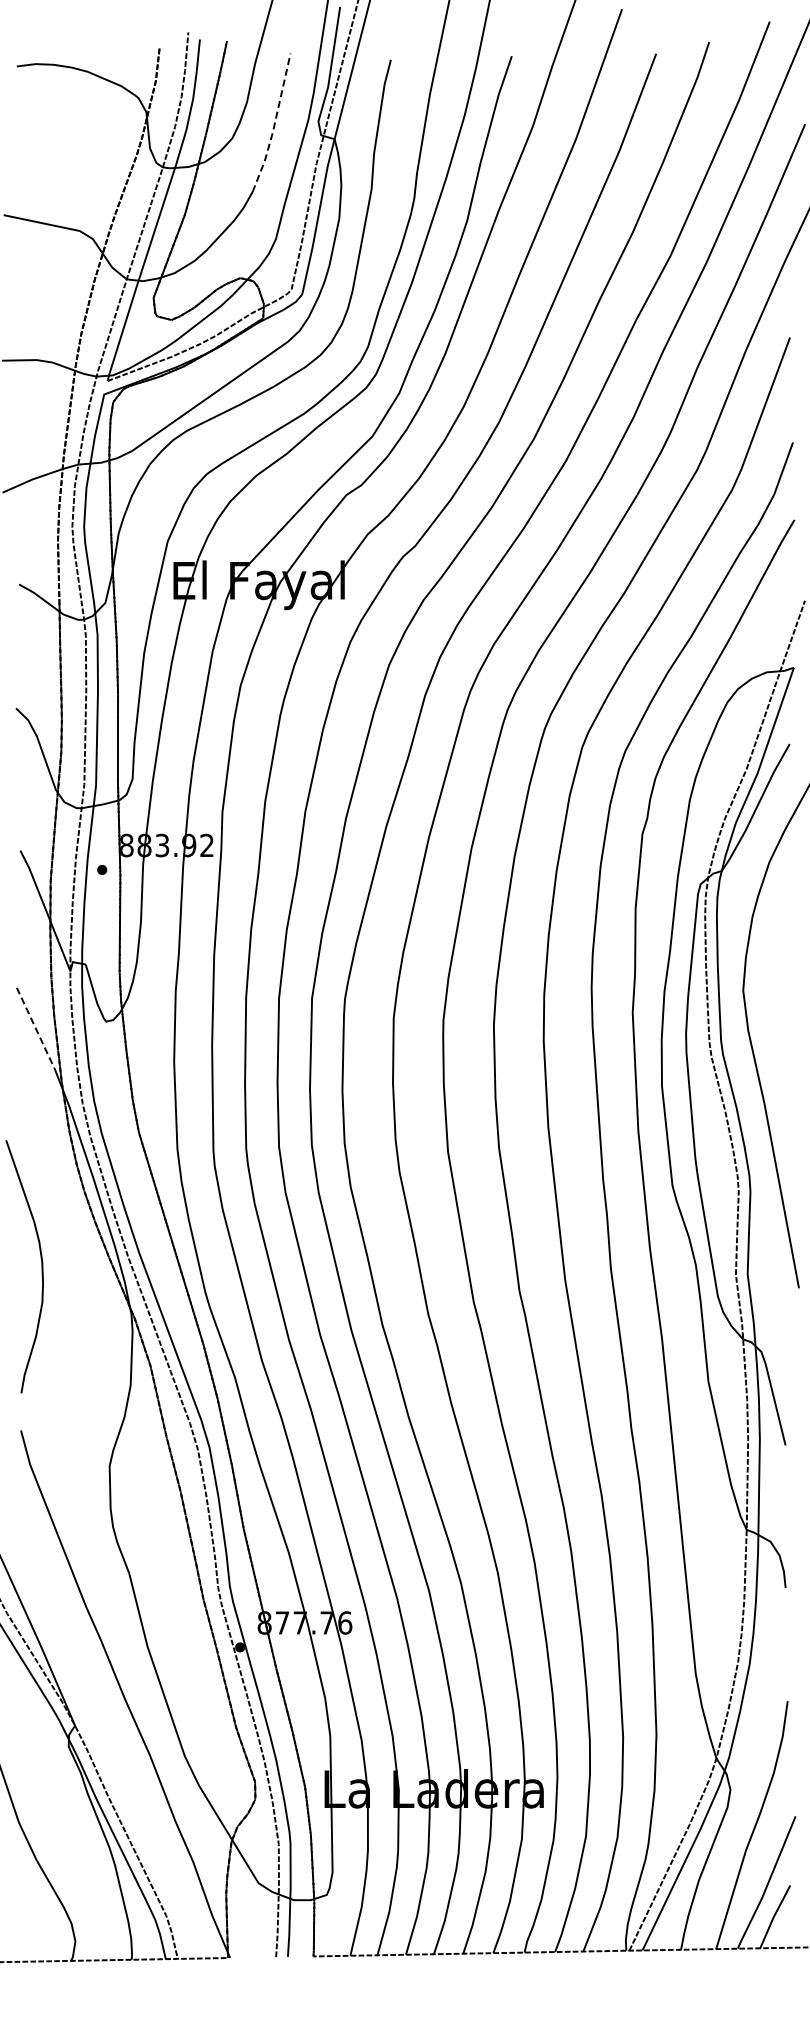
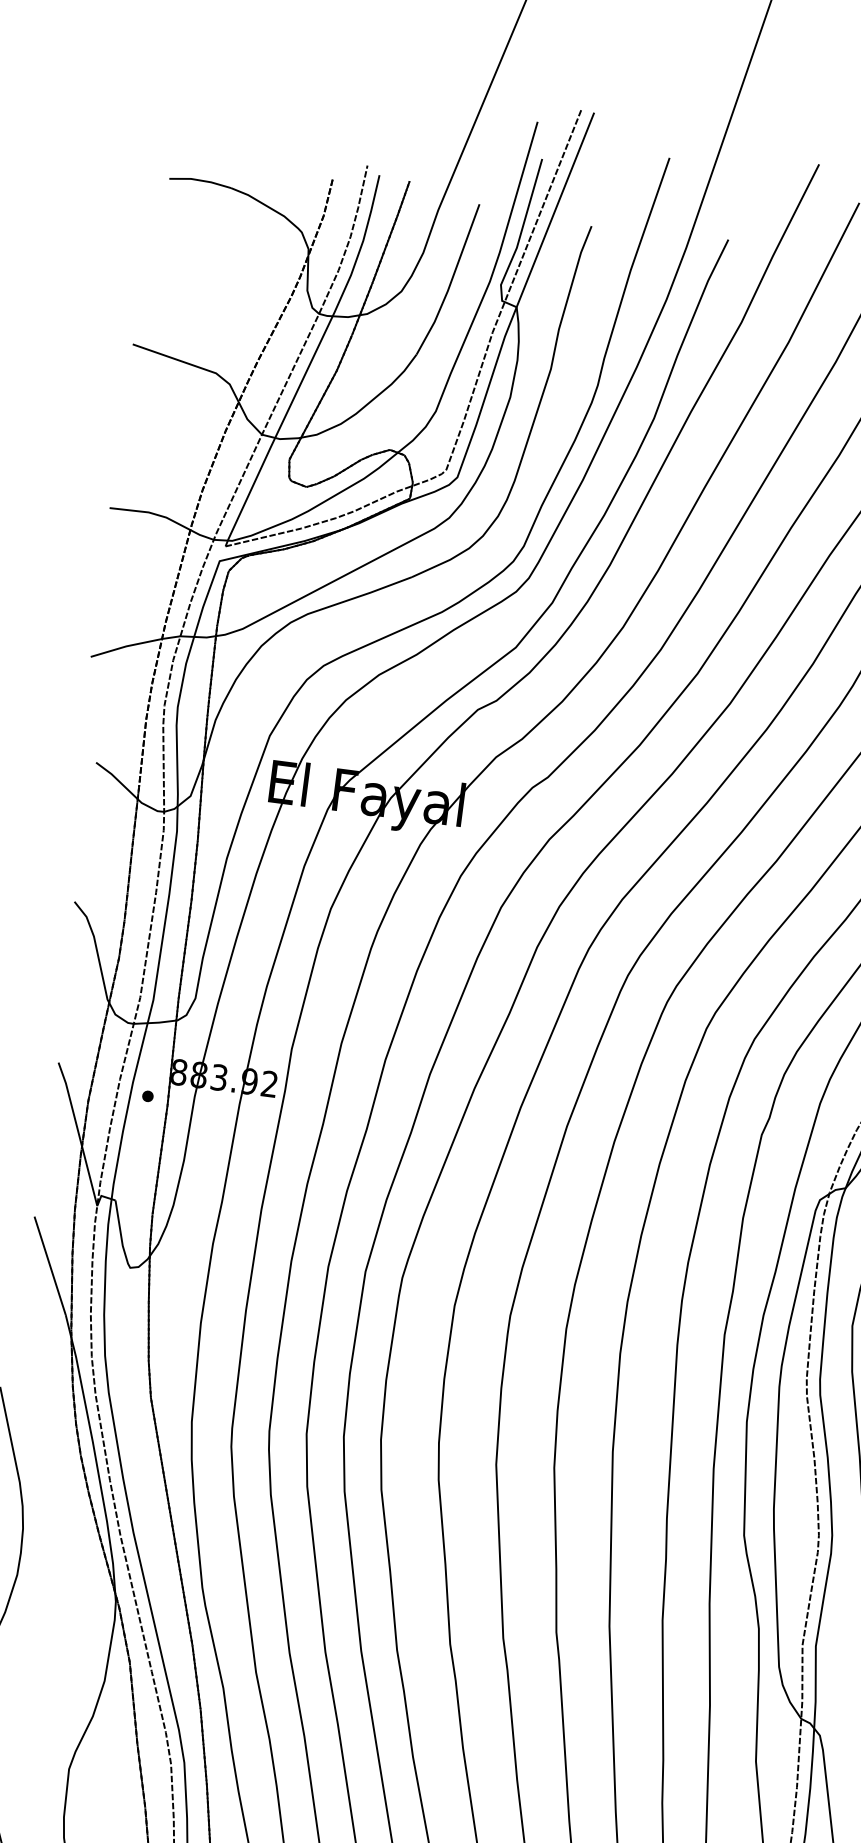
line: (274, 124) -> (451, 281), dashed -> solid
line: (36, 1029) -> (50, 1266), dashed -> solid

